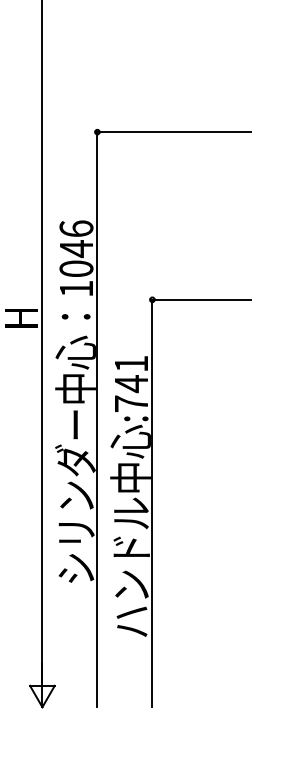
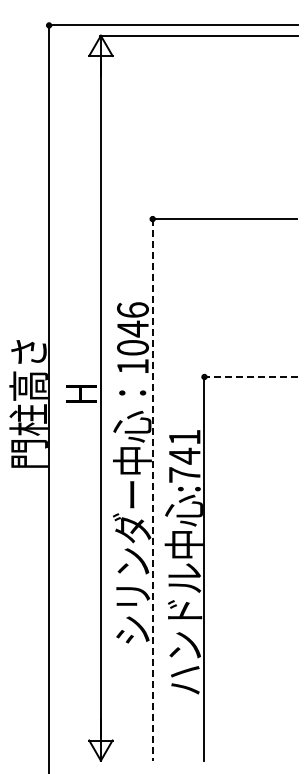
line: (201, 300) -> (250, 377), solid -> dashed
line: (97, 419) -> (152, 489), solid -> dashed

